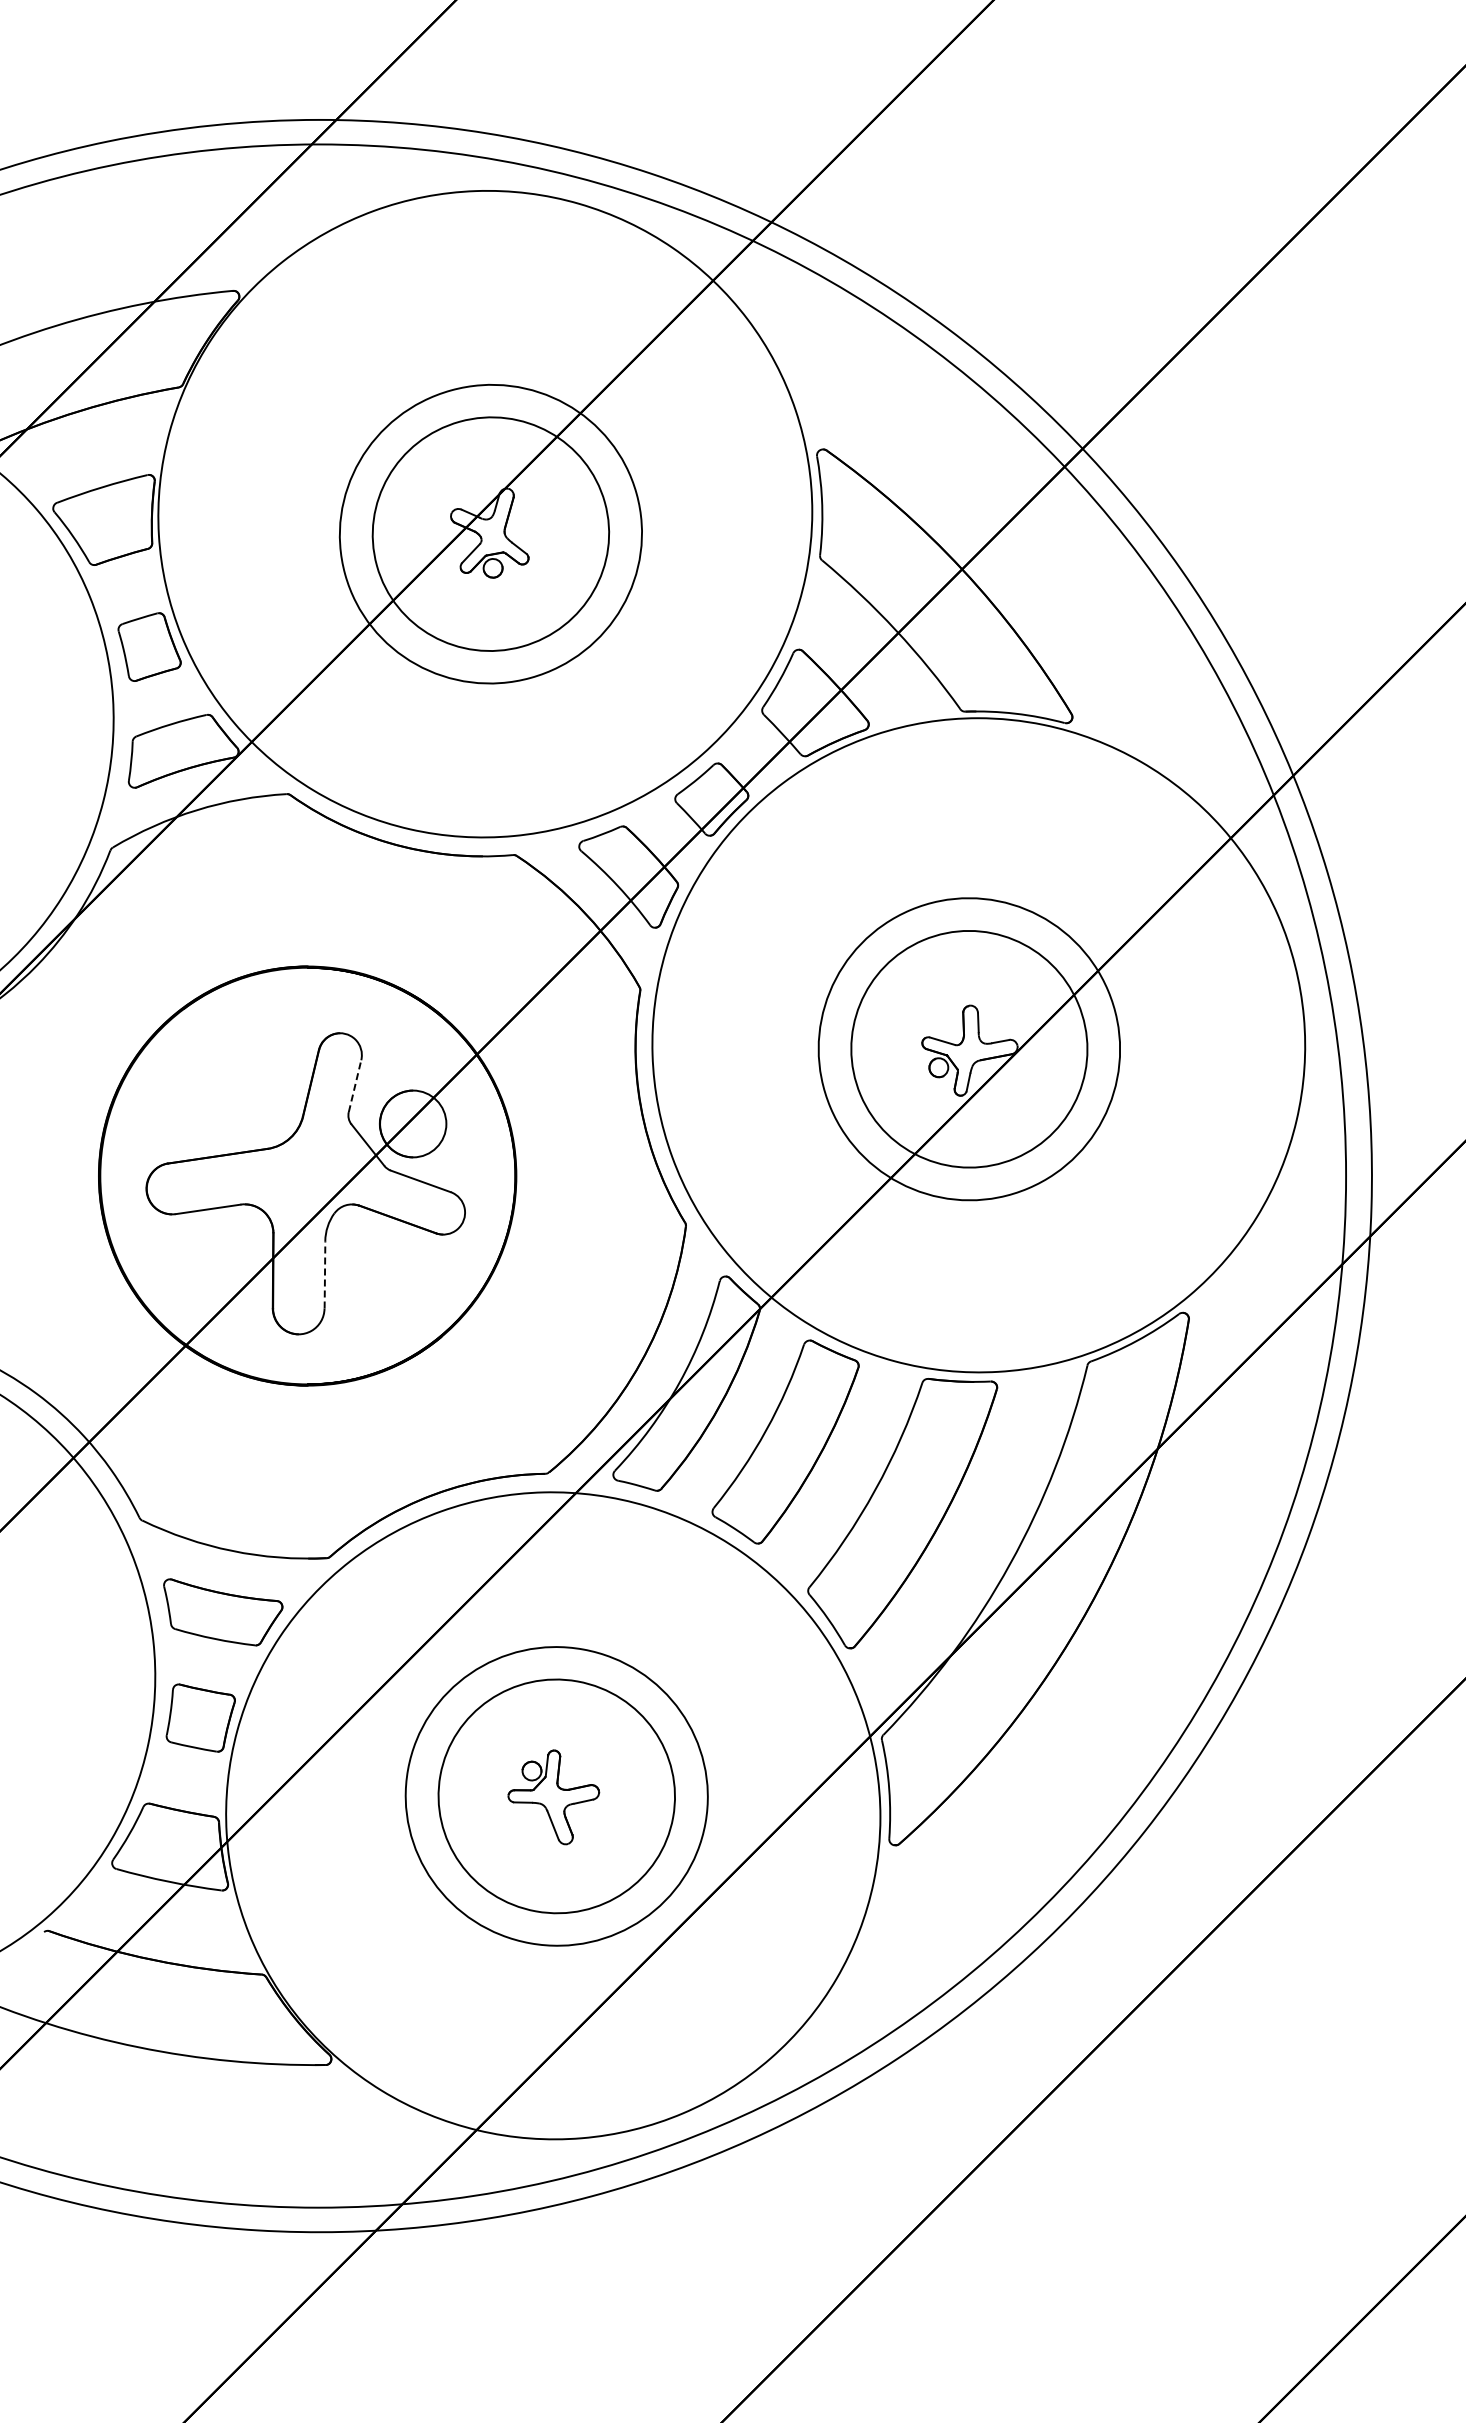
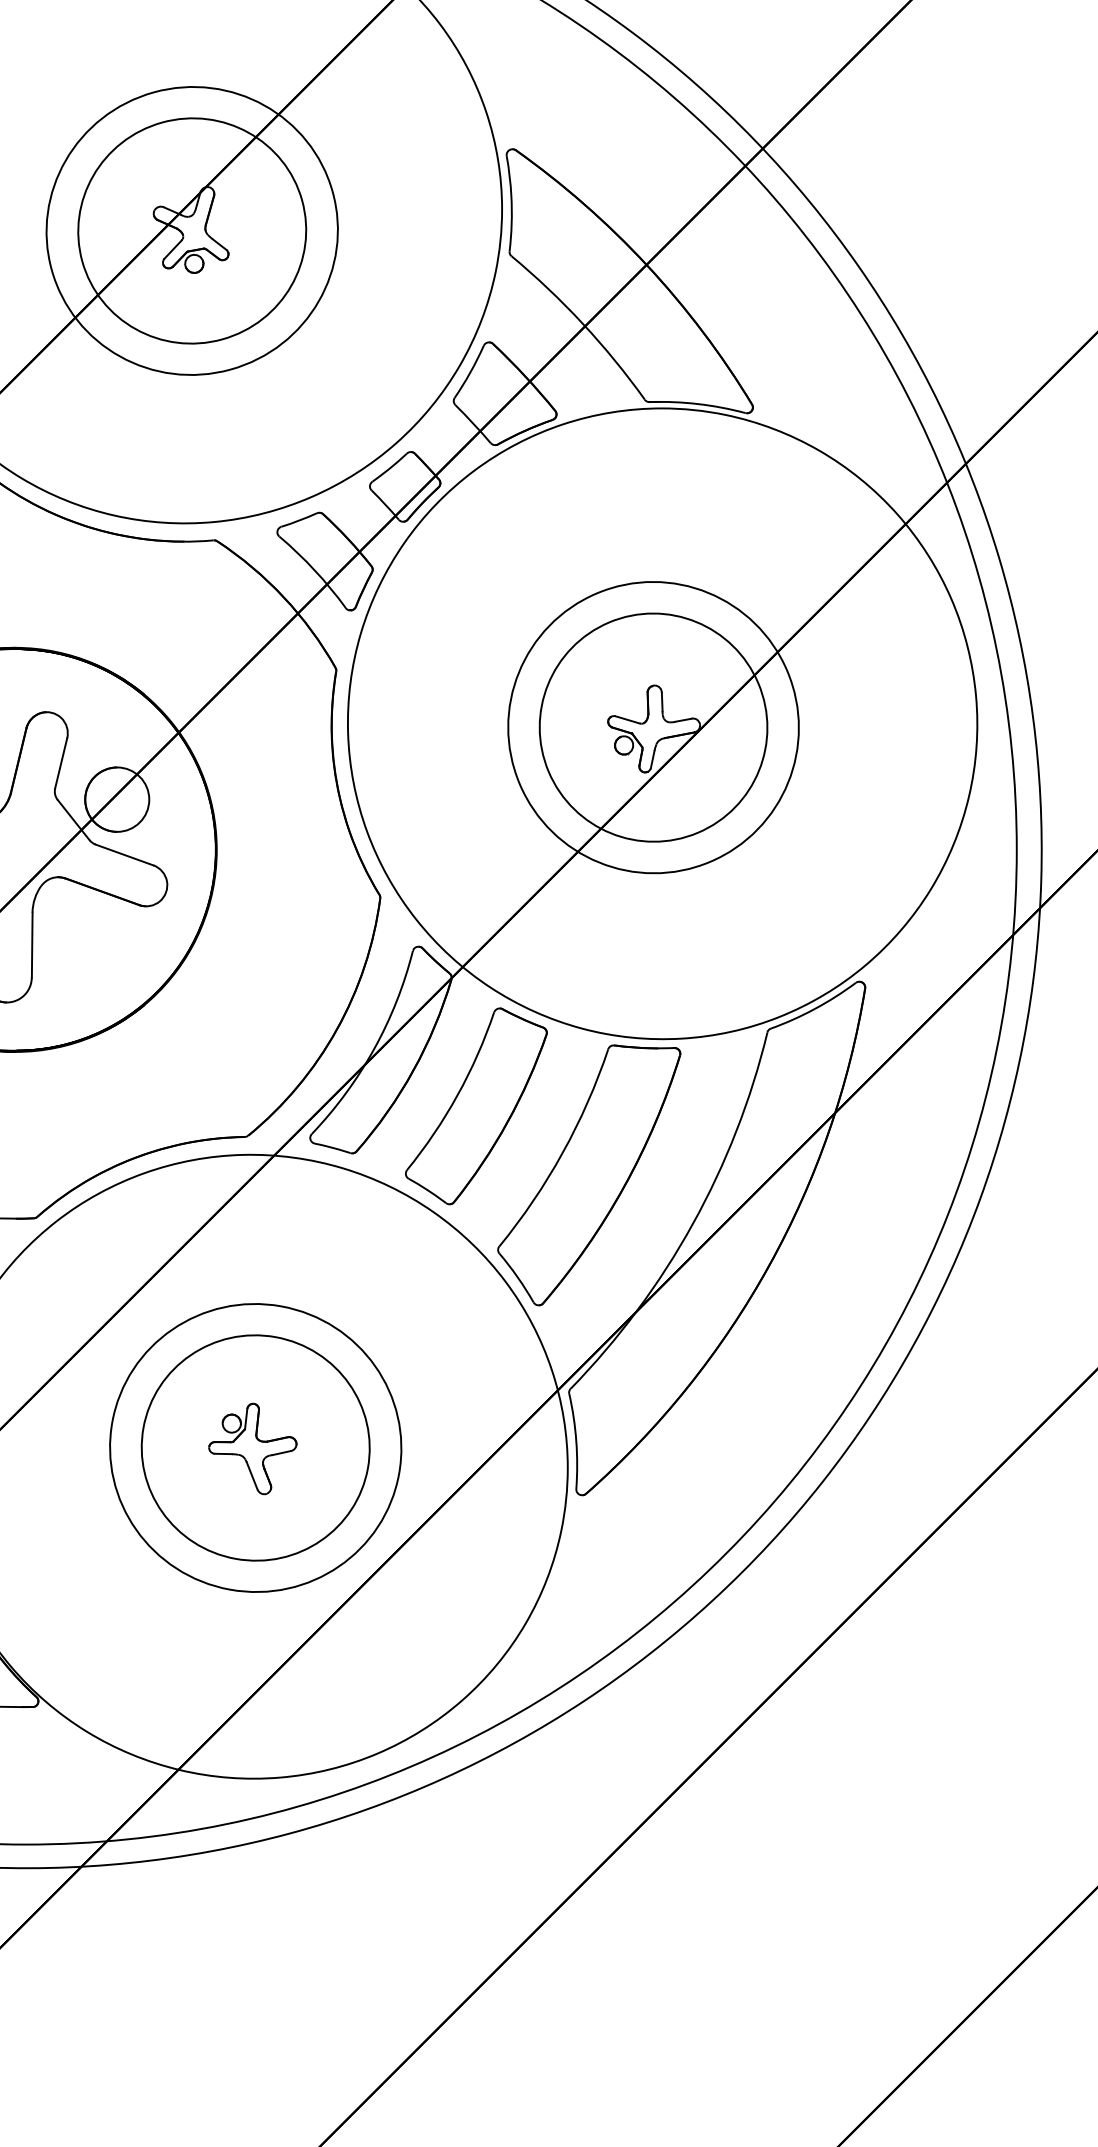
line: (355, 1086) -> (61, 763), dashed -> solid
line: (324, 1274) -> (31, 944), dashed -> solid

